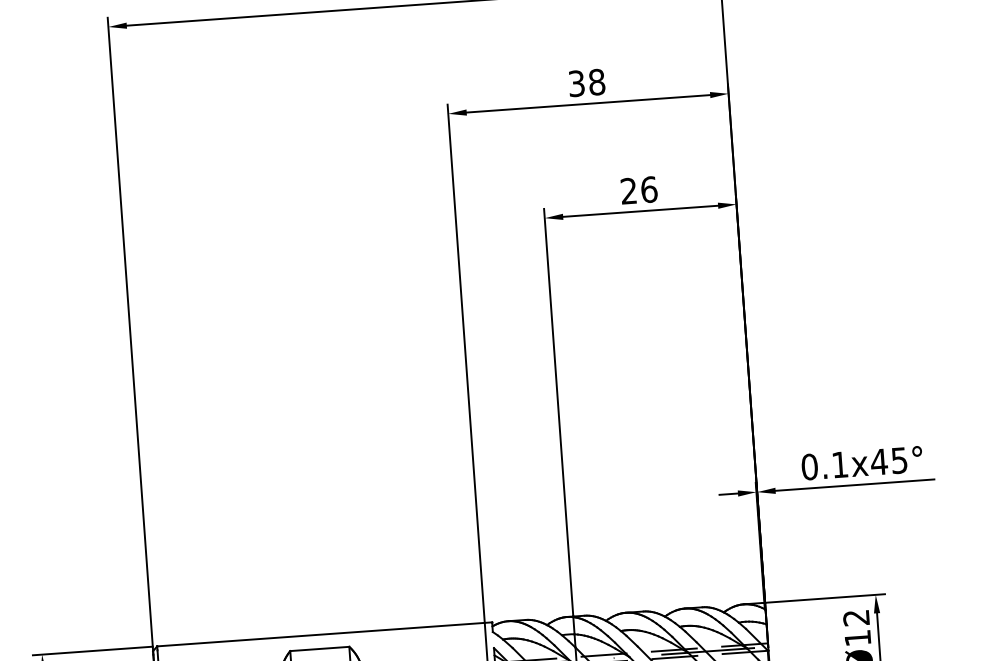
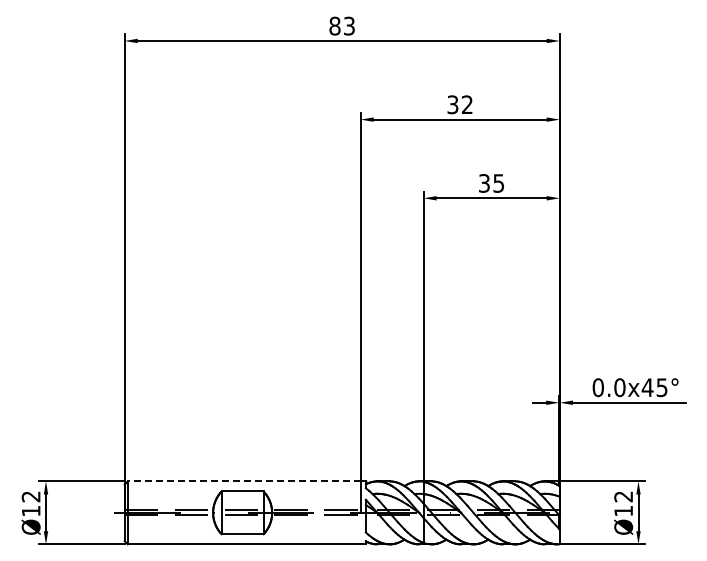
text: (595, 81) -> (466, 104), 38 -> 32
text: (638, 190) -> (491, 183), 26 -> 35
text: (839, 464) -> (619, 387), 0.1x45° -> 0.0x45°
line: (320, 634) -> (243, 481), solid -> dashed

